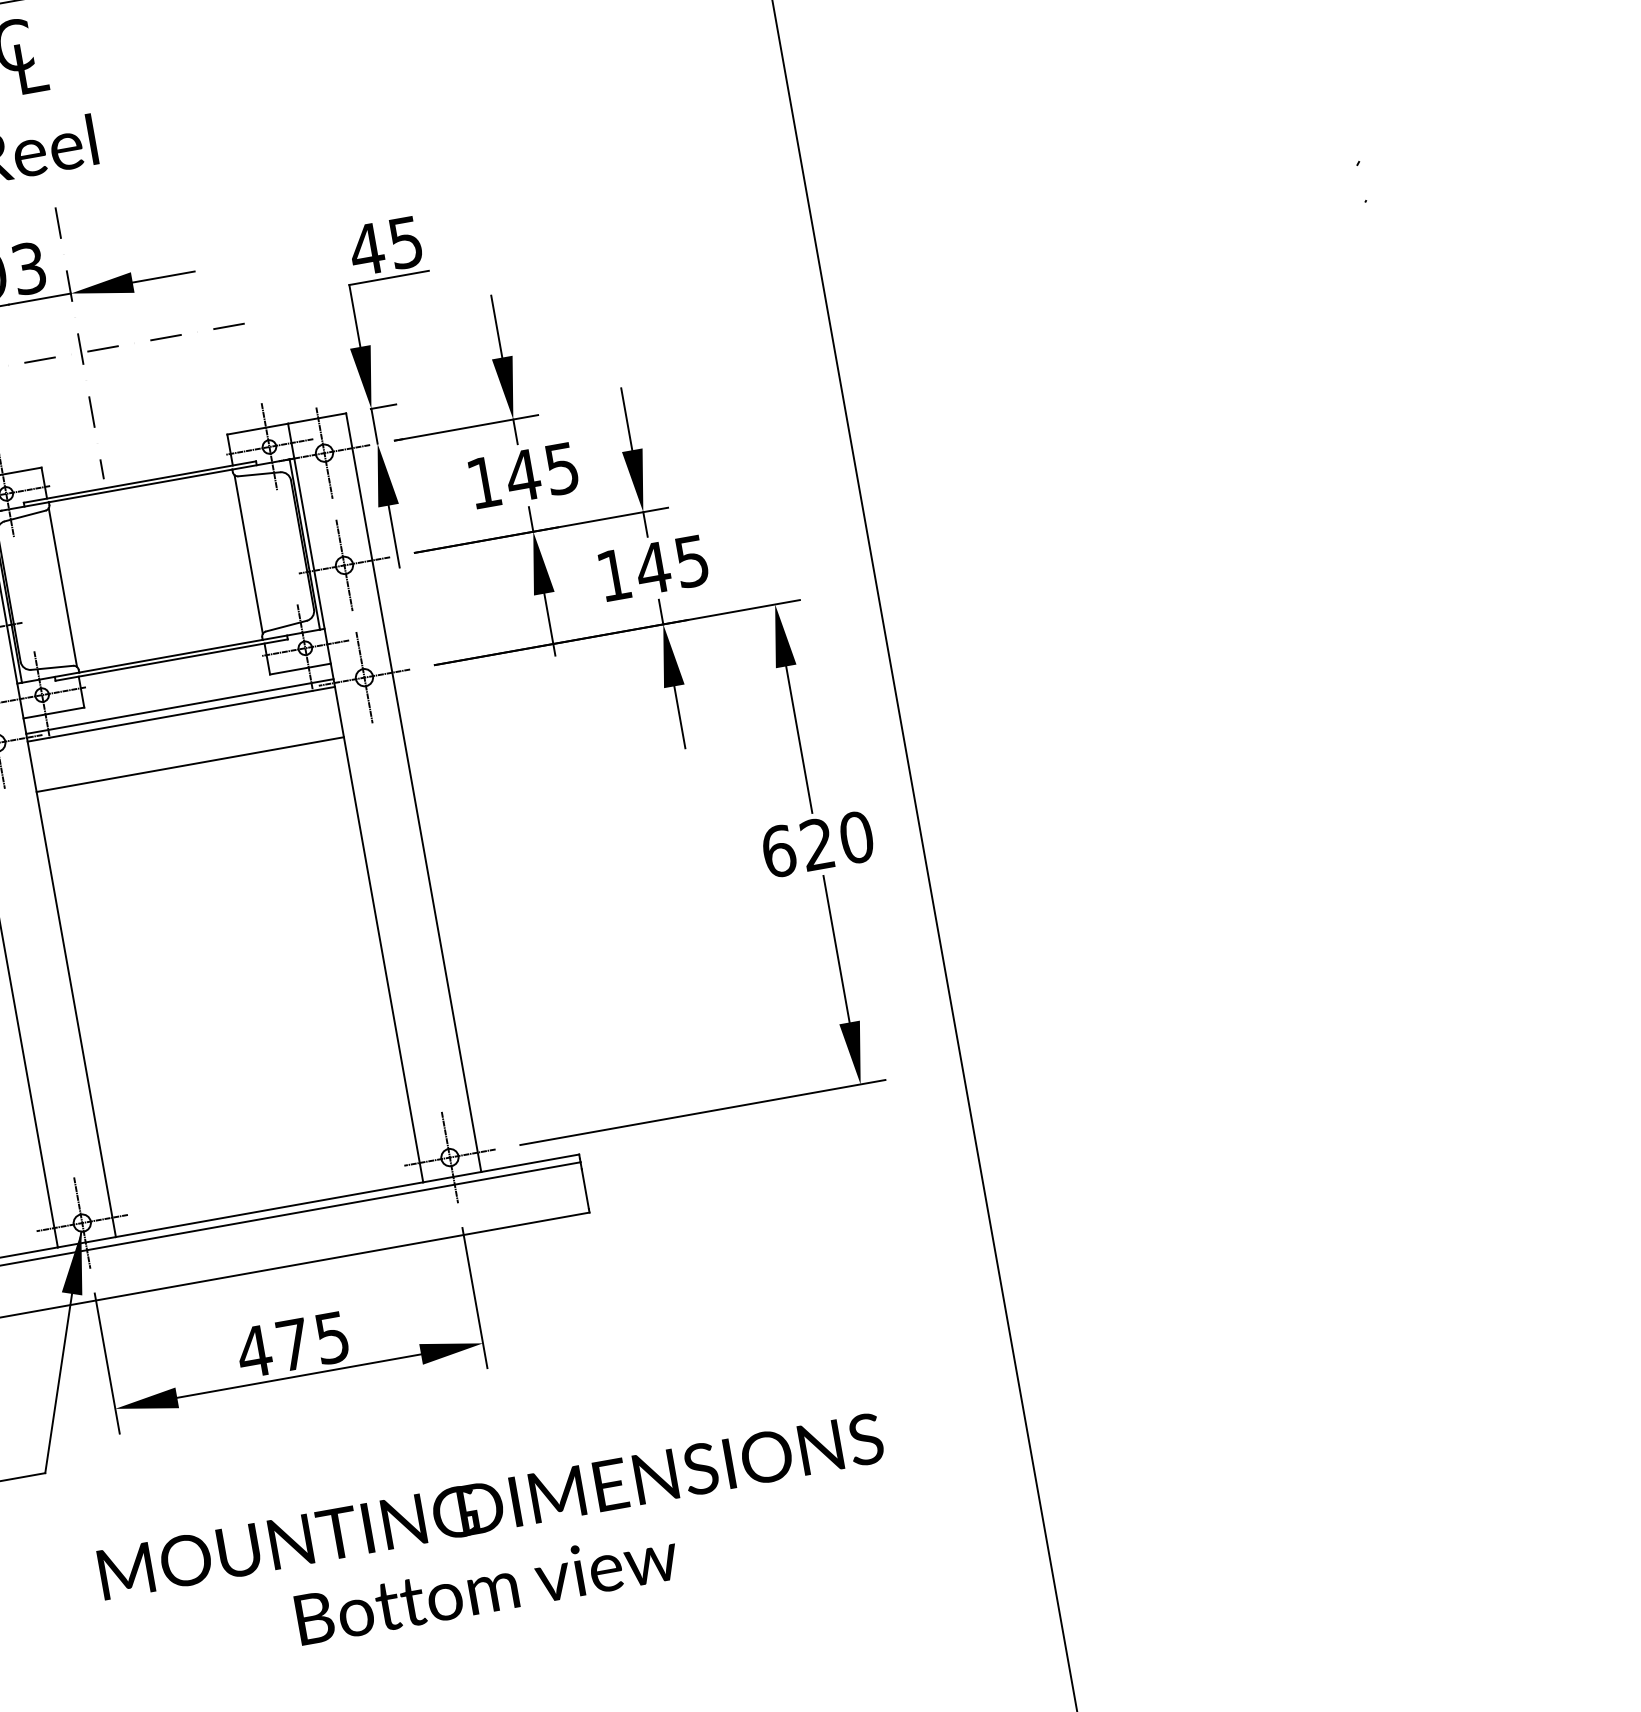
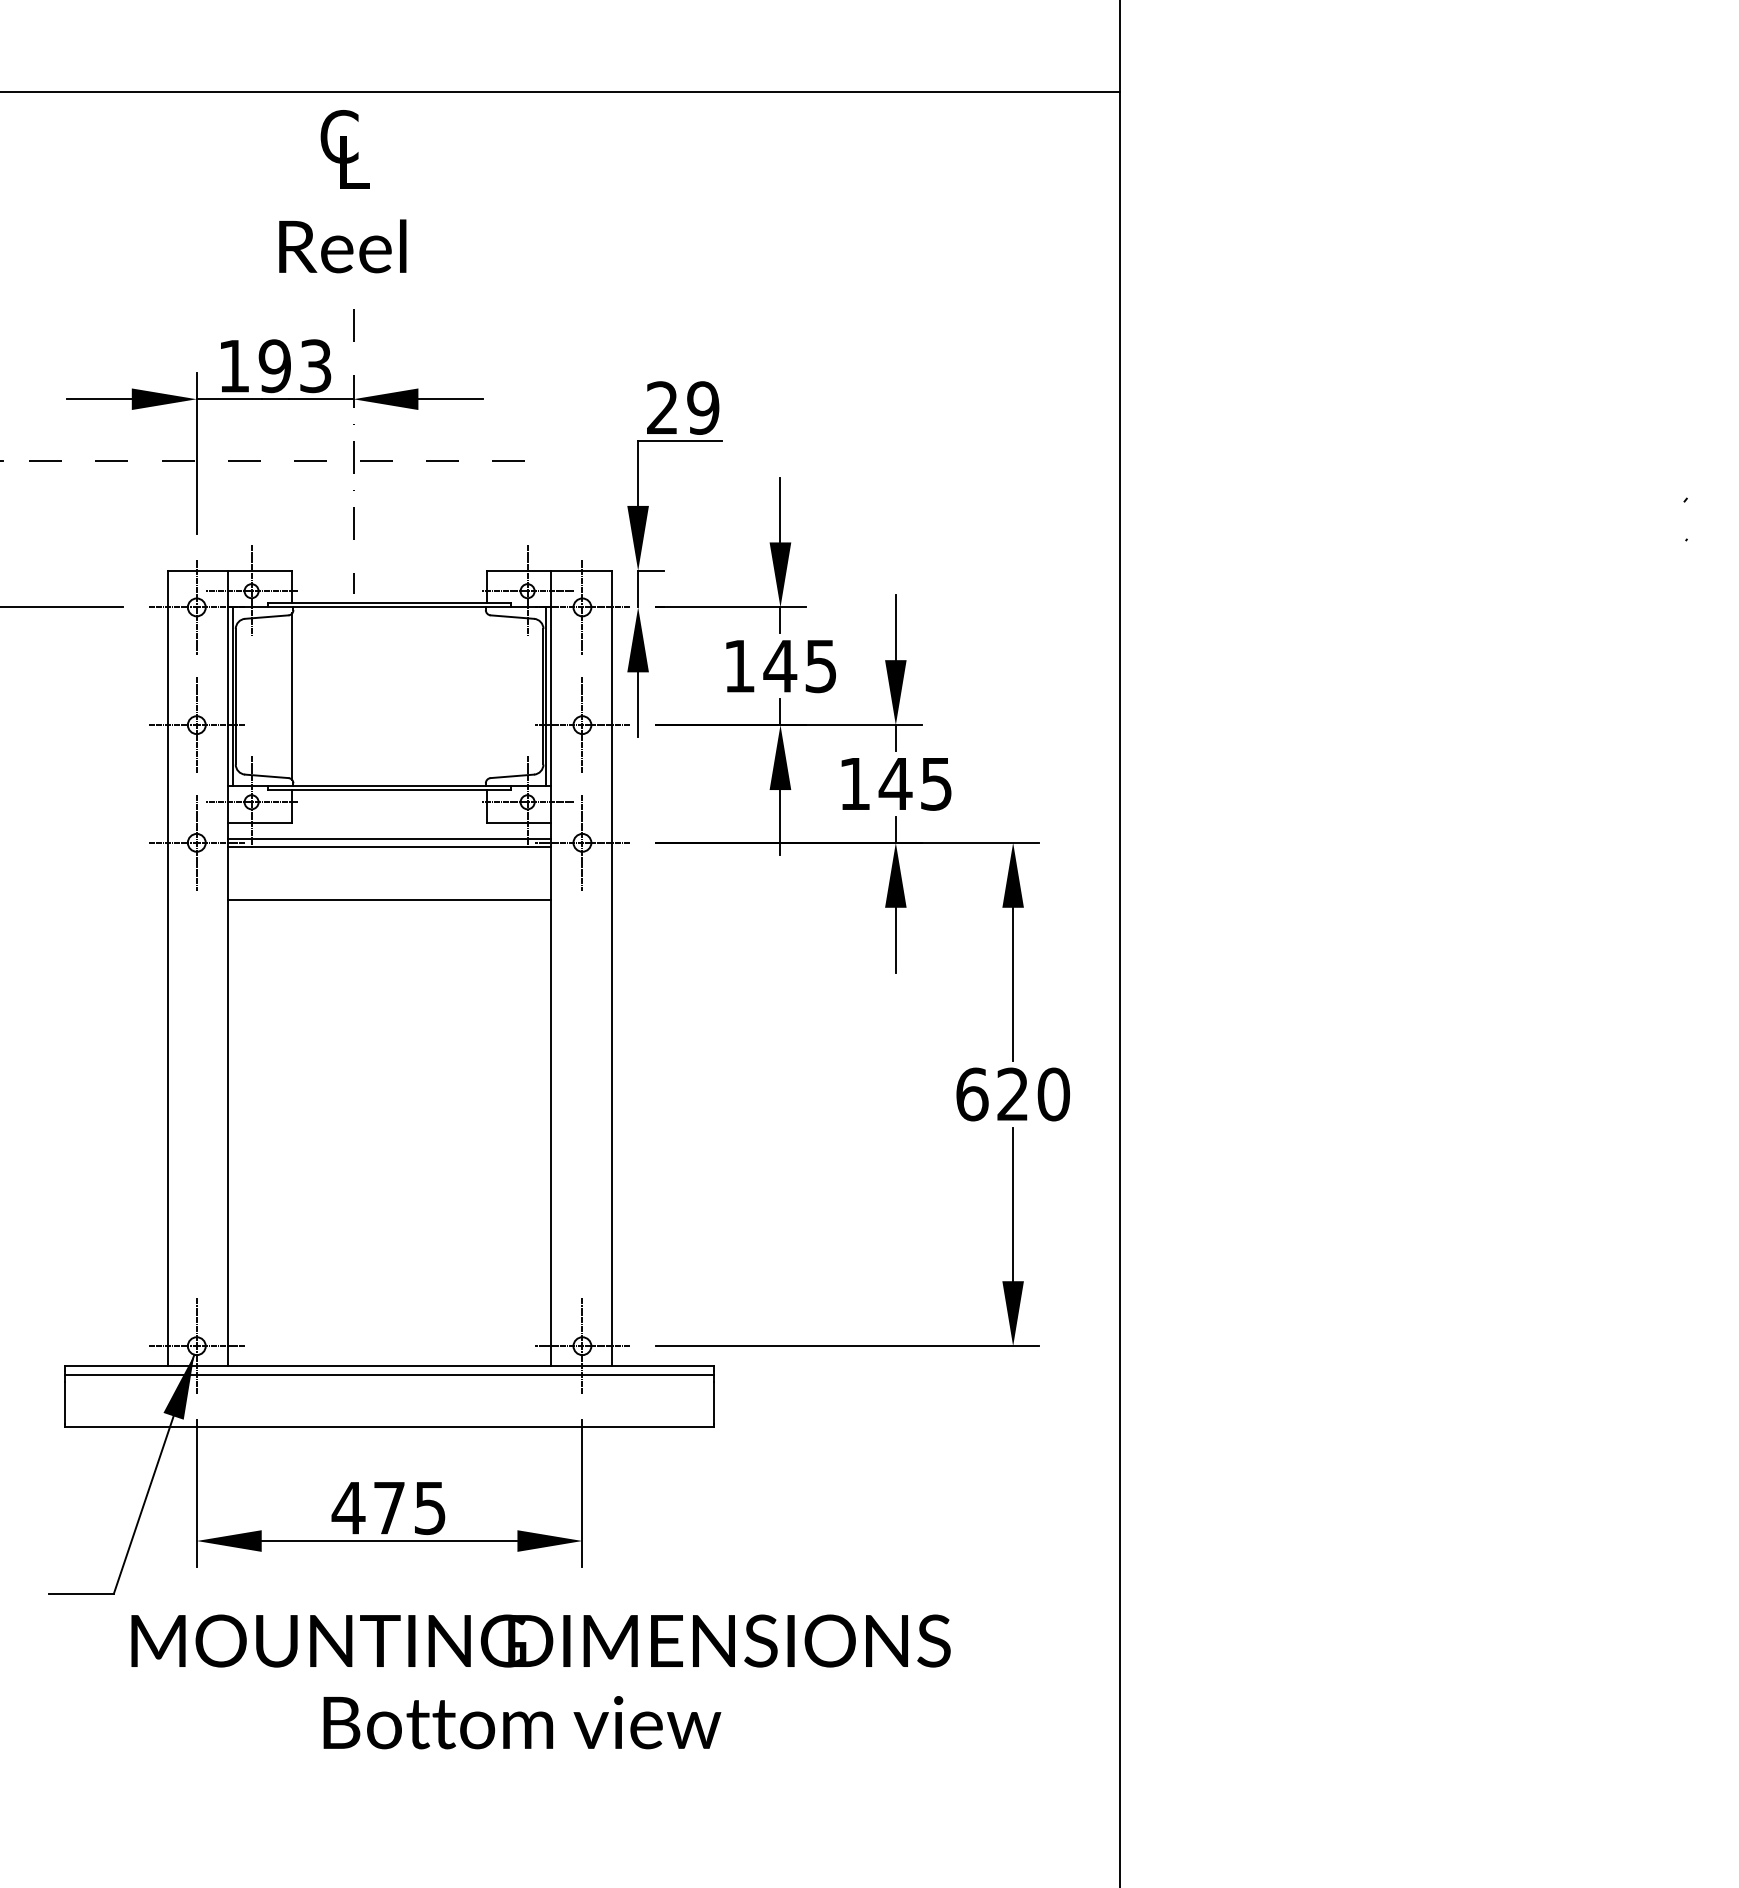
text: (385, 245) -> (682, 407), 45 -> 29
line: (249, 554) -> (487, 696), removed
text: (497, 1544) -> (540, 1681), moved

